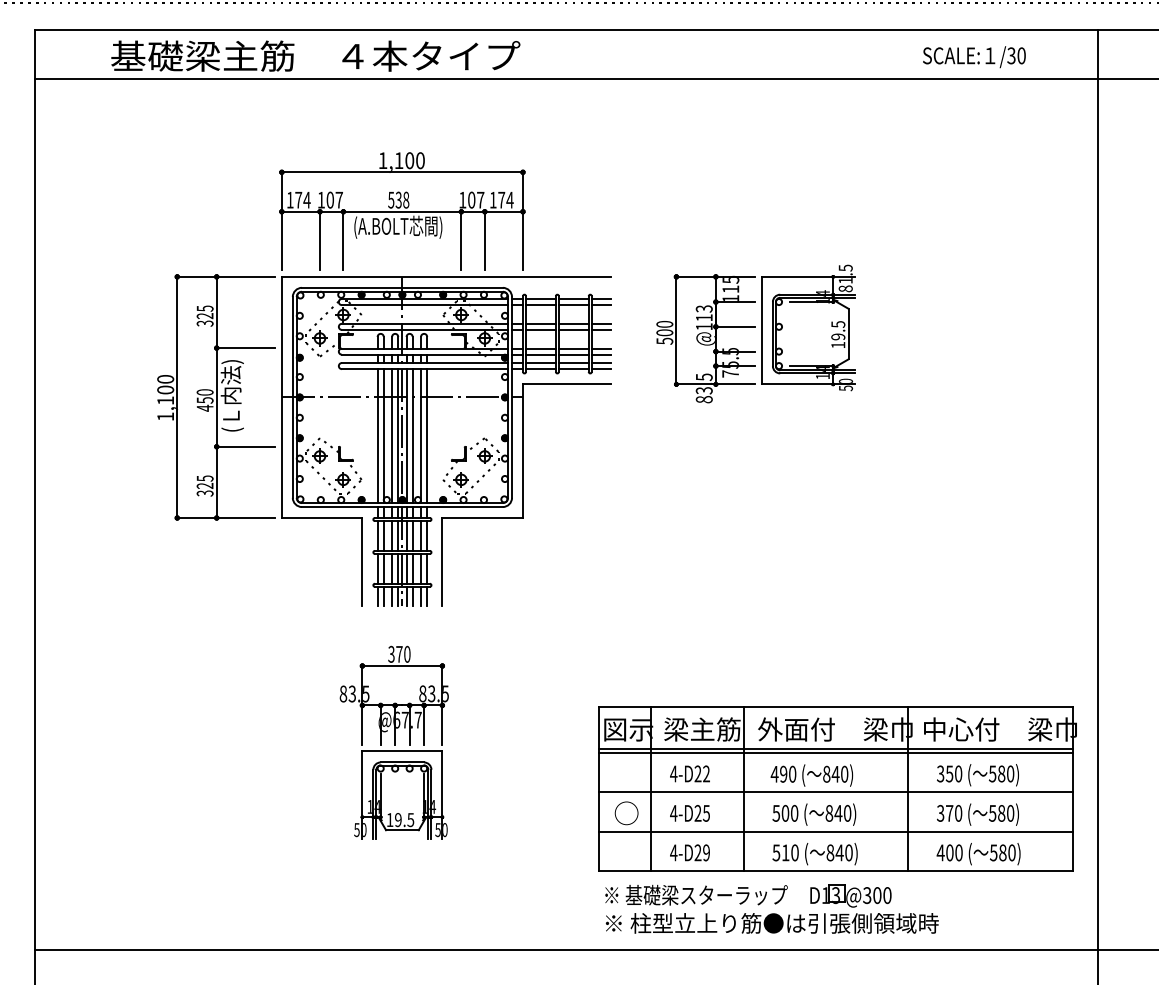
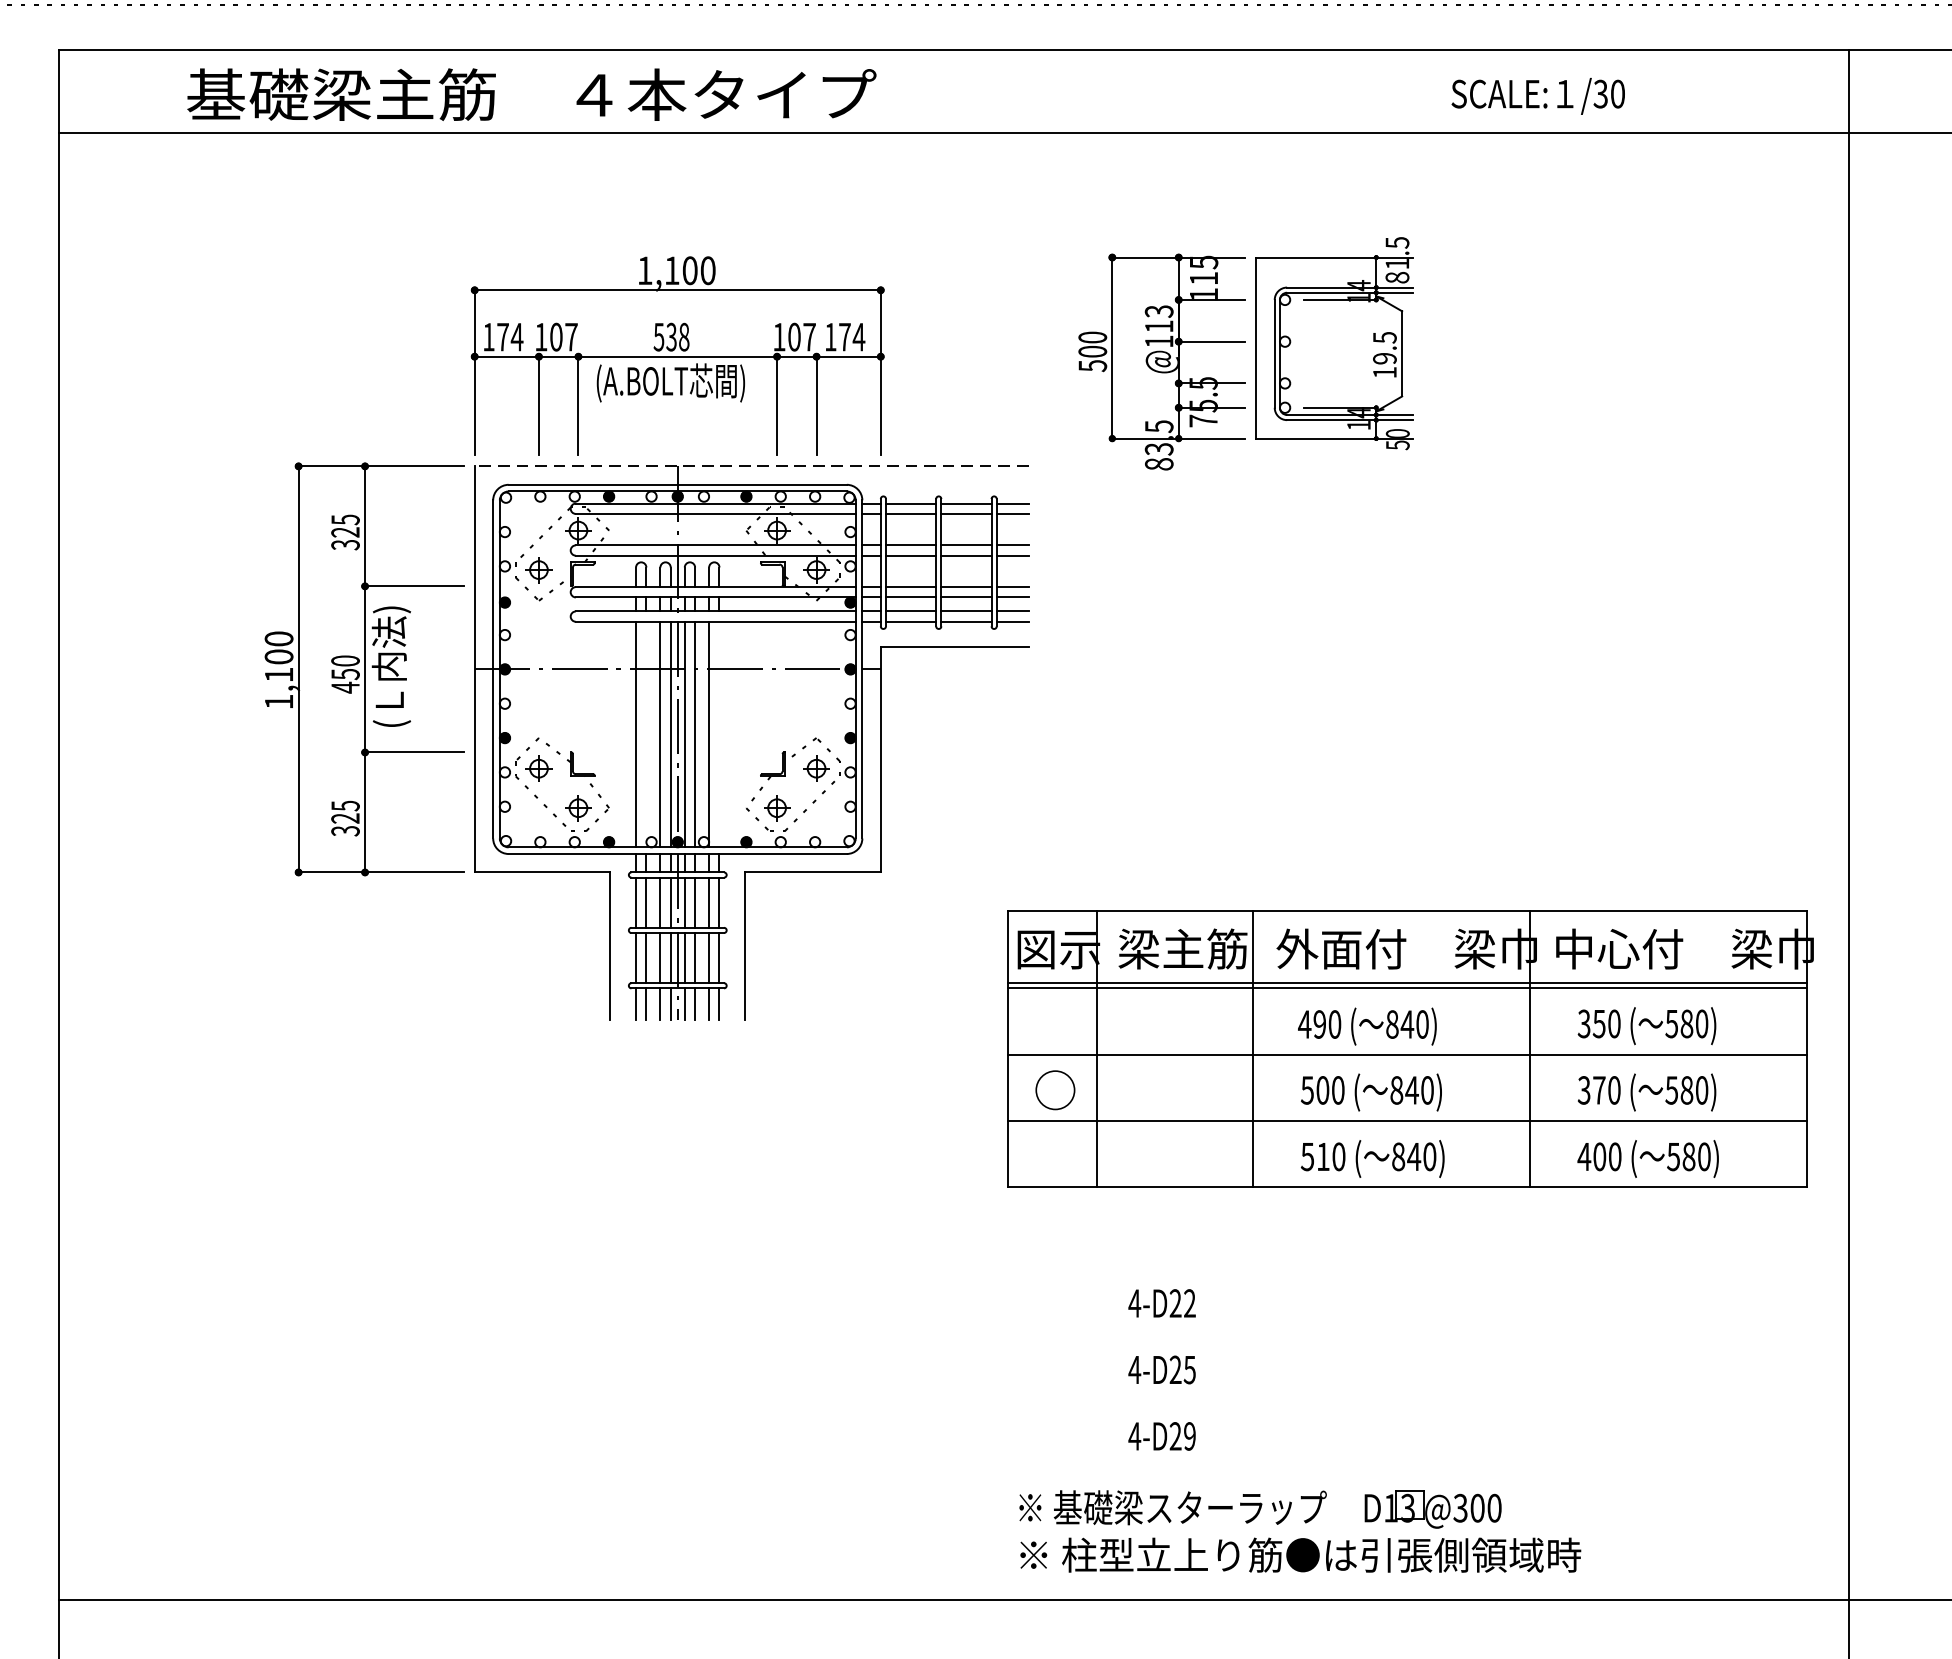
text: (974, 57) -> (1538, 96), moved
line: (445, 276) -> (750, 465), solid -> dashed
part: (755, 333) -> (1245, 352), moved
line: (383, 436) -> (645, 735), removed
line: (427, 436) -> (720, 735), removed
part: (393, 742) -> (662, 1250), removed
part: (837, 788) -> (1410, 1048), moved

